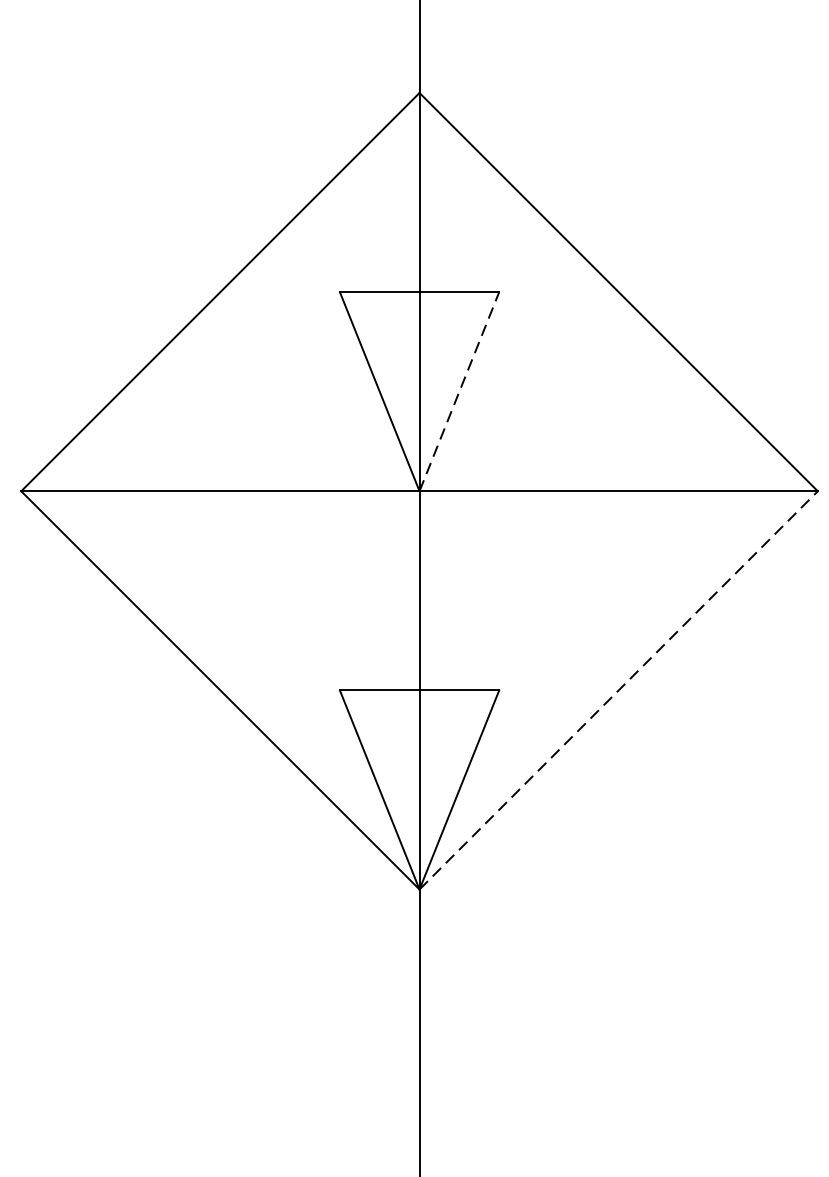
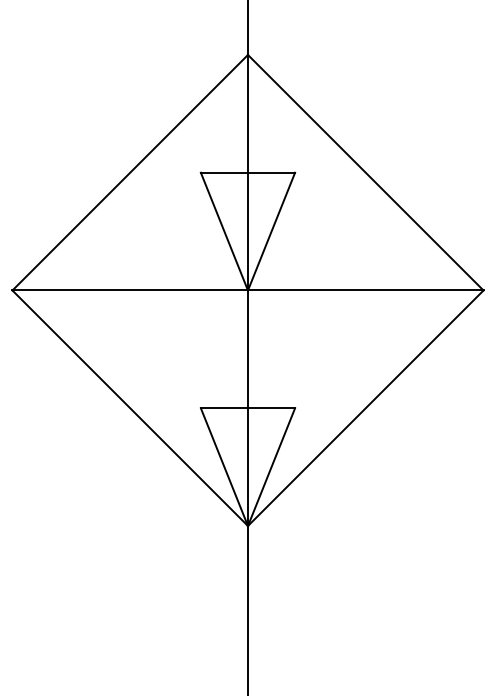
line: (459, 391) -> (271, 231), dashed -> solid
line: (618, 690) -> (365, 408), dashed -> solid

